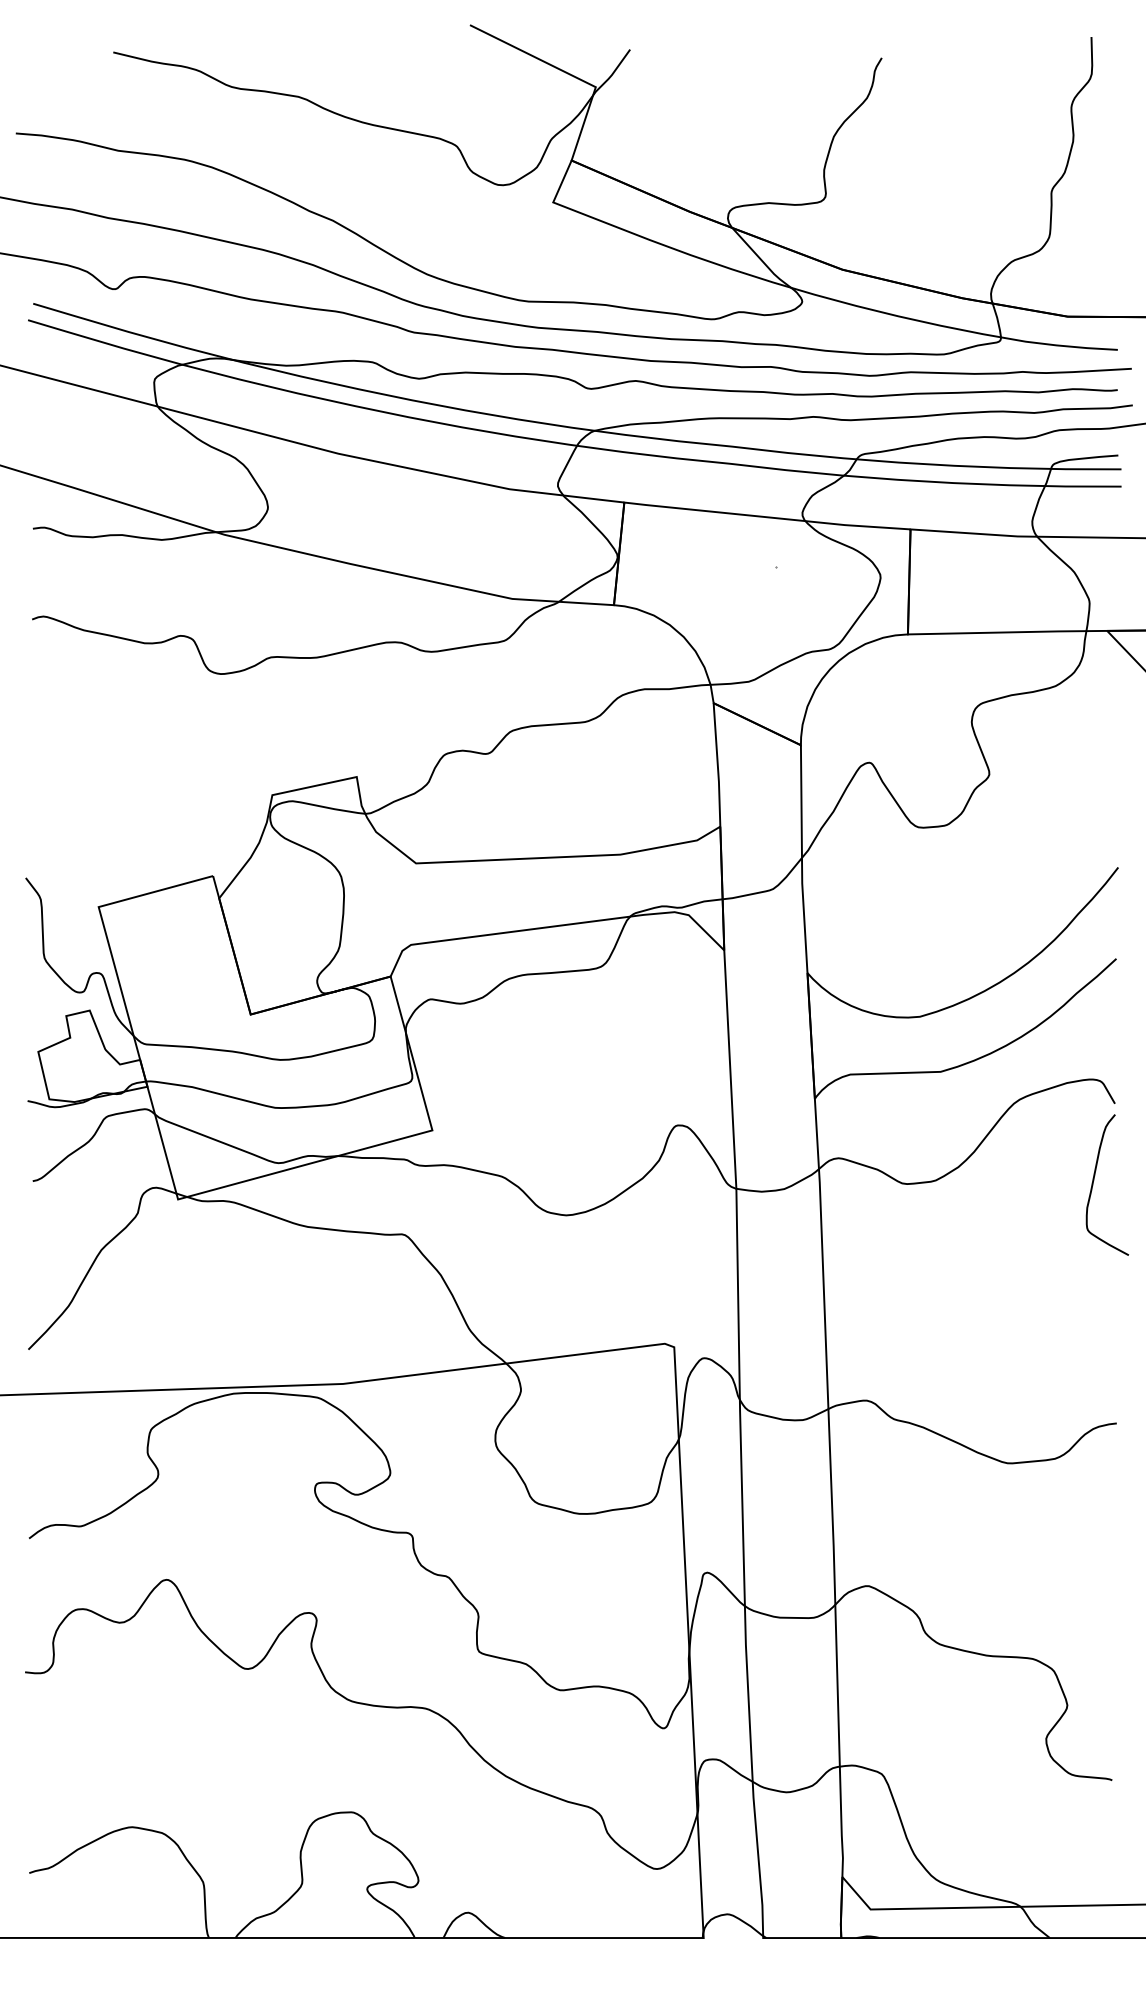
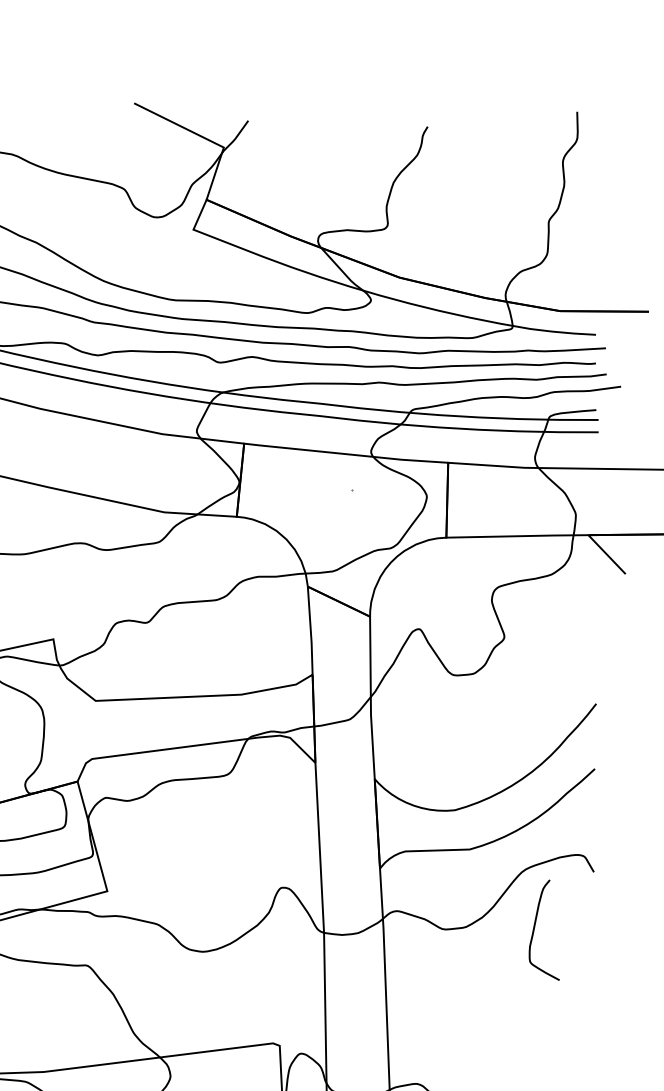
curve: (1094, 1180) -> (535, 926), moved

